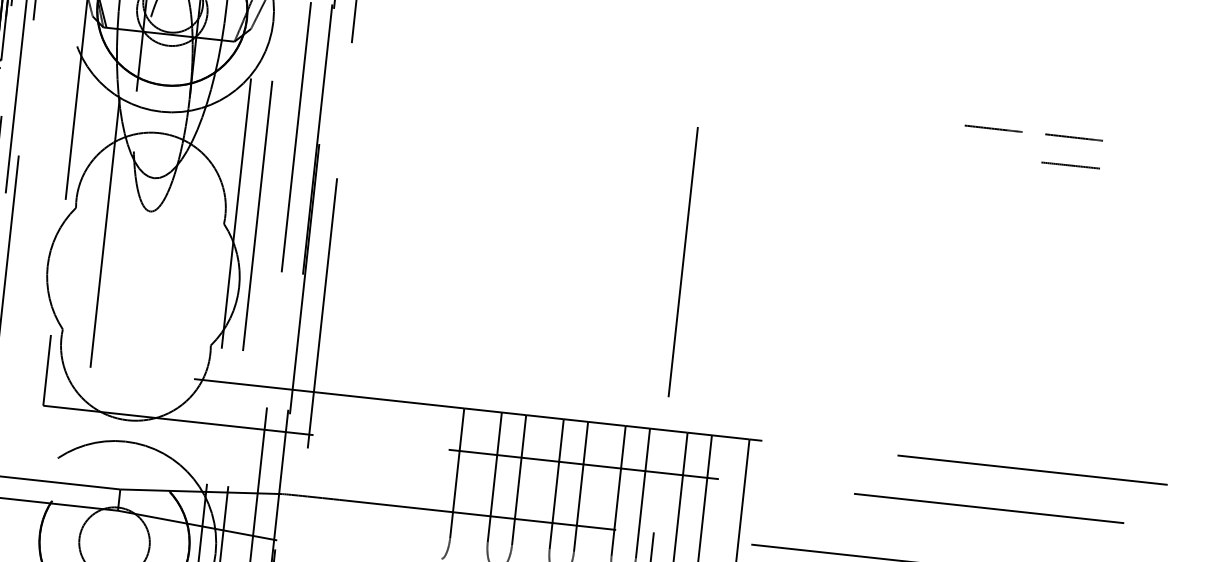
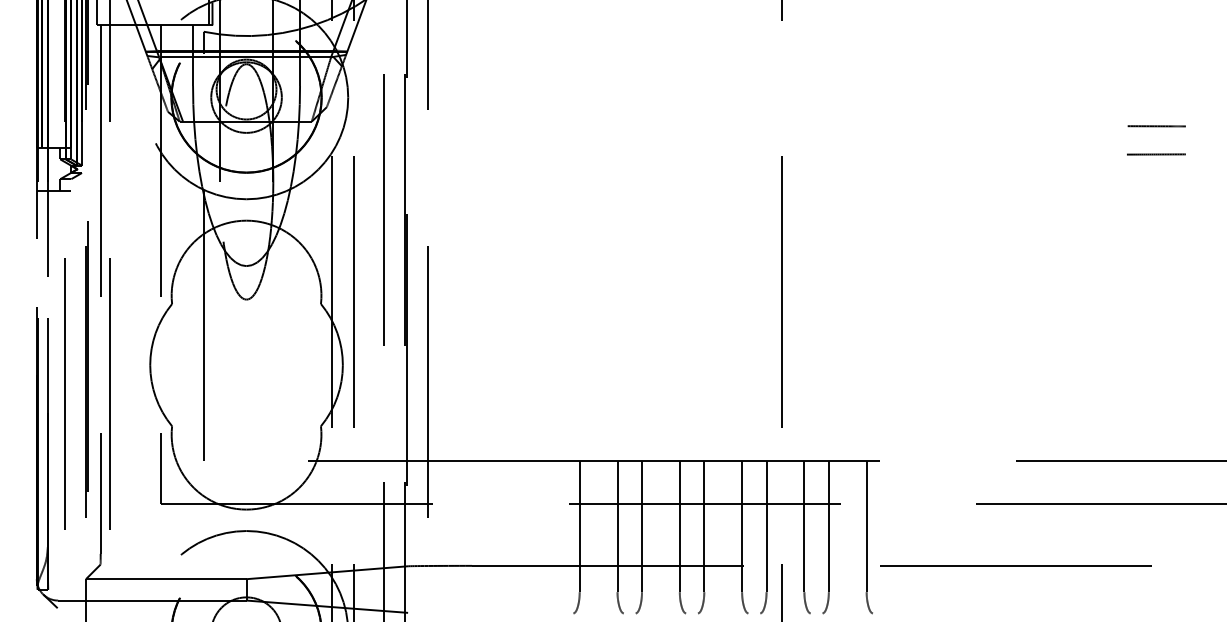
line: (993, 128) -> (1075, 126), removed

